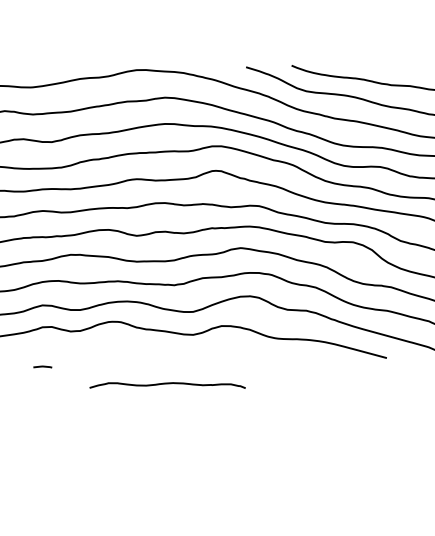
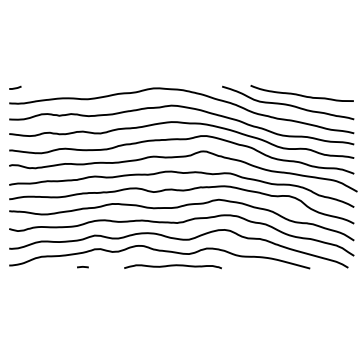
line: (42, 367) -> (82, 267), moved
curve: (166, 385) -> (172, 266), moved

